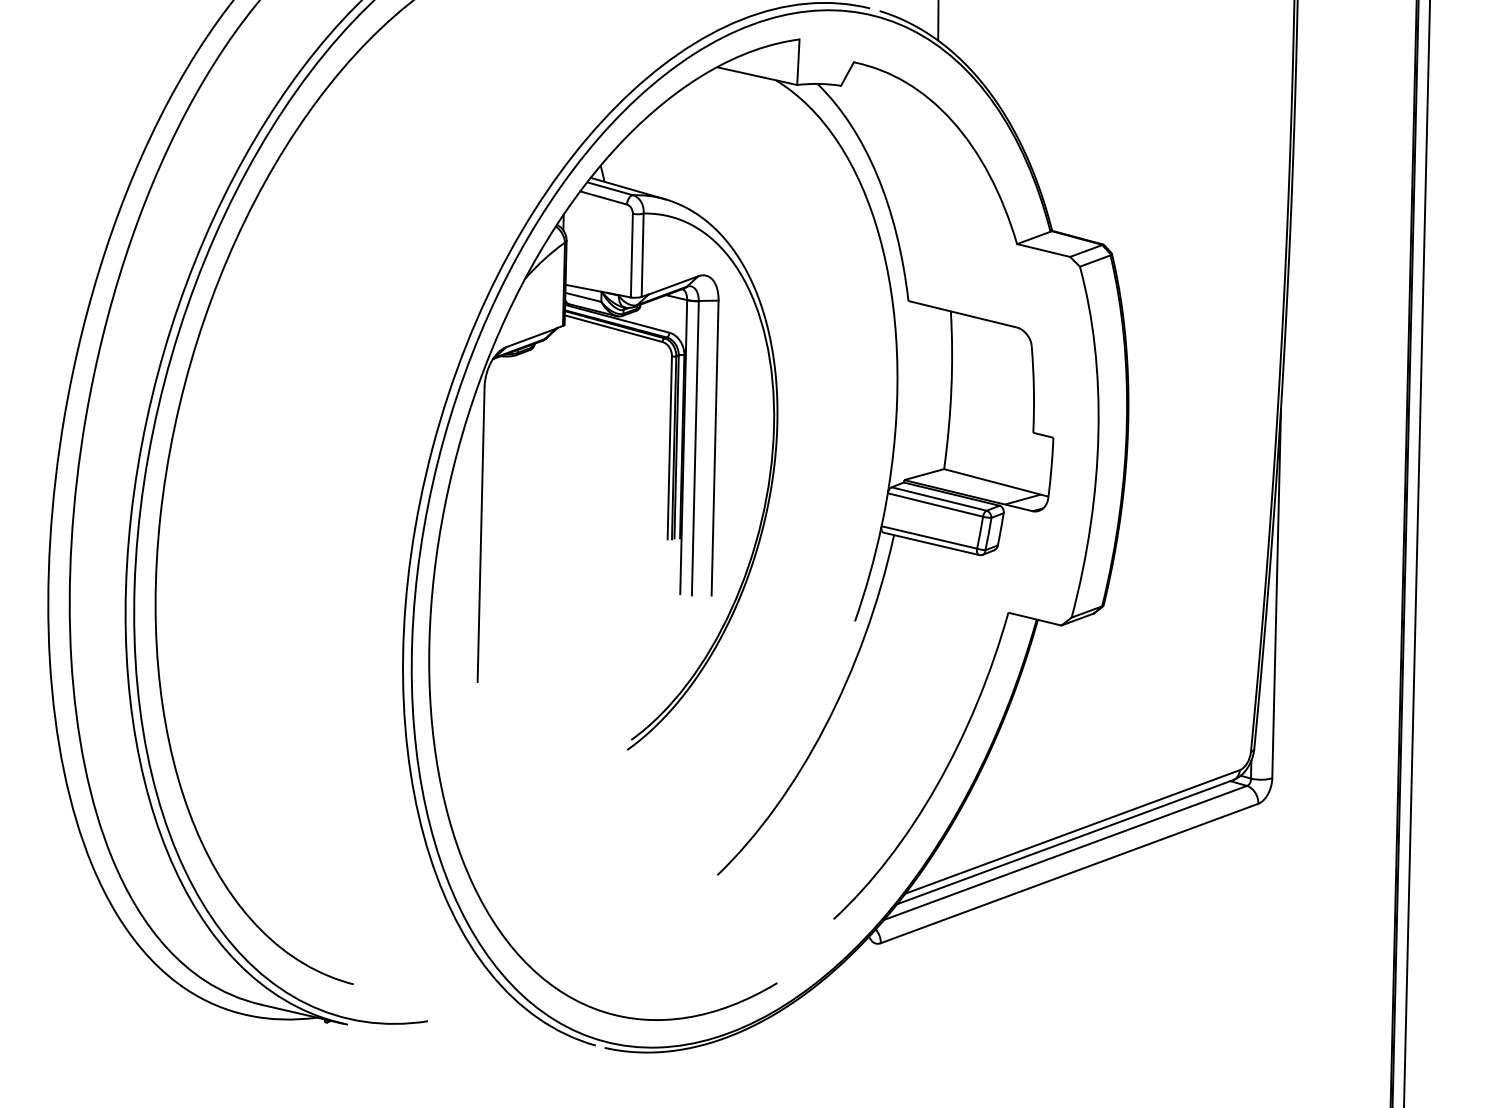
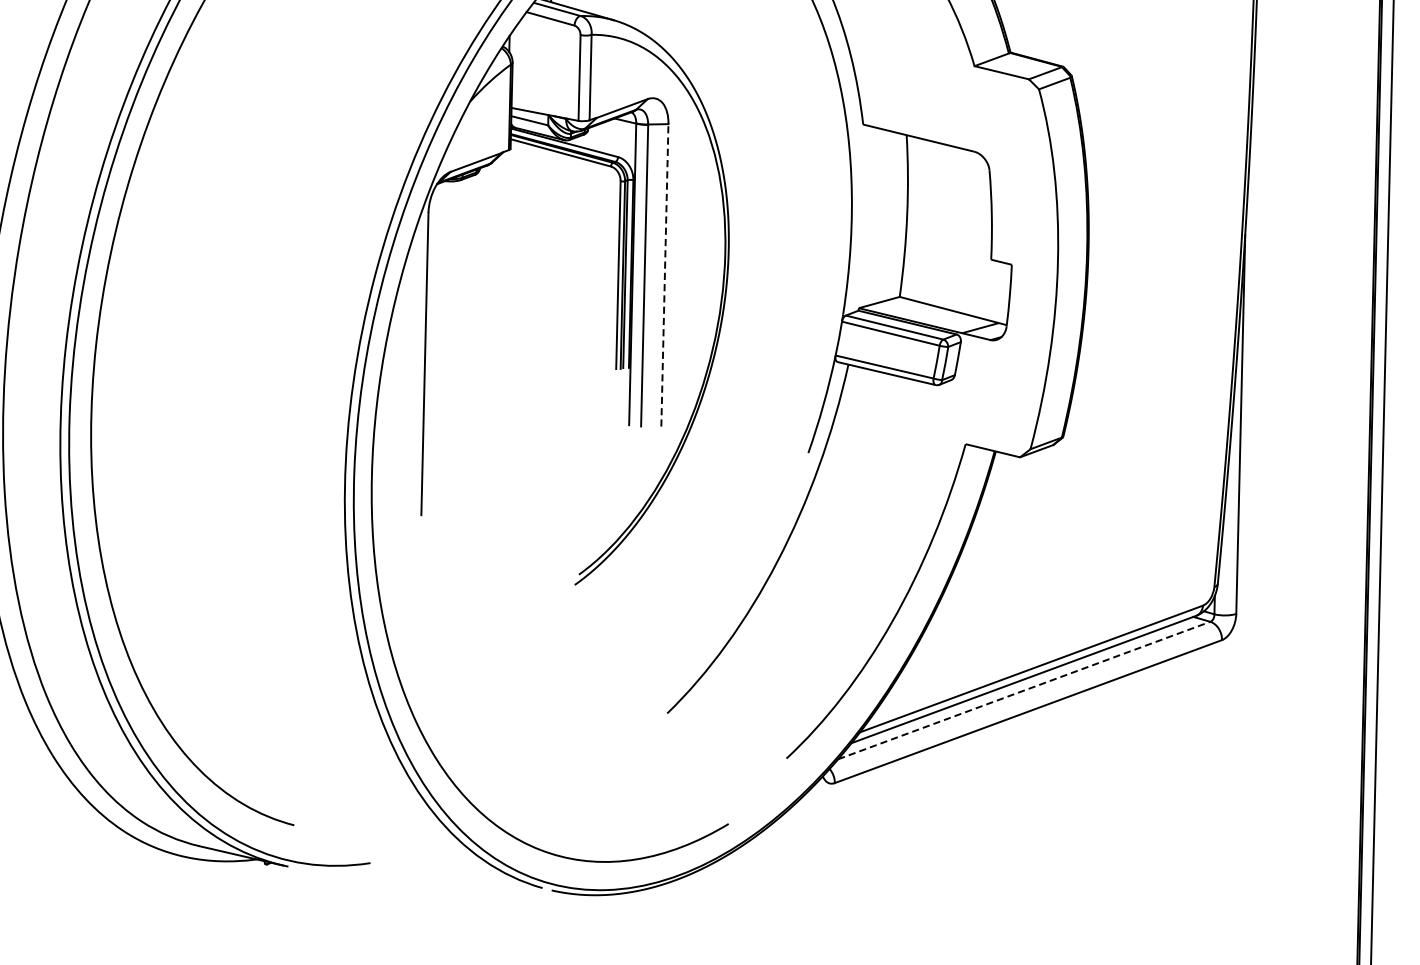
line: (715, 447) -> (665, 274), solid -> dashed
line: (1066, 852) -> (1025, 690), solid -> dashed

